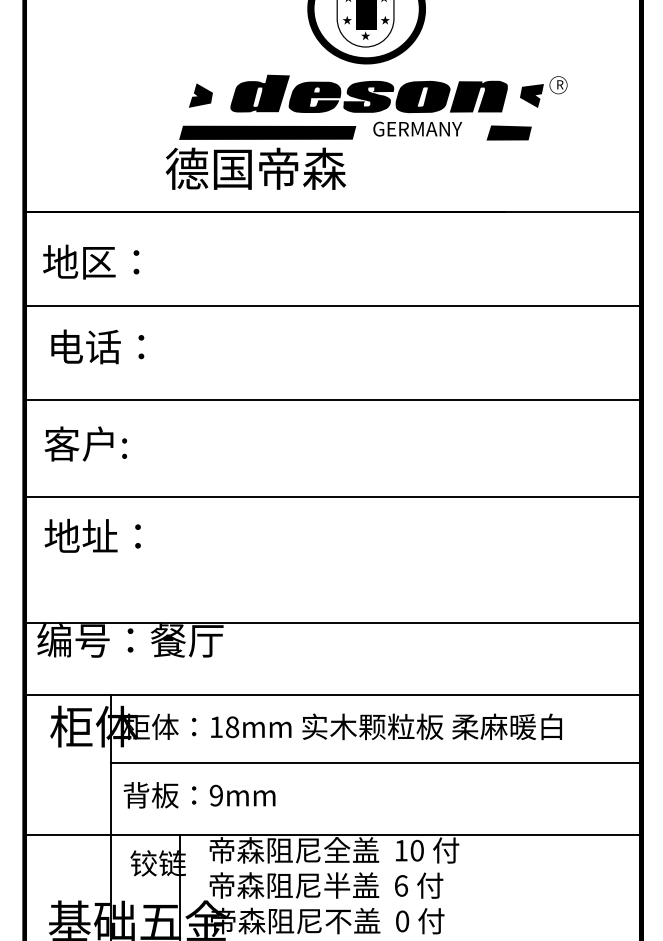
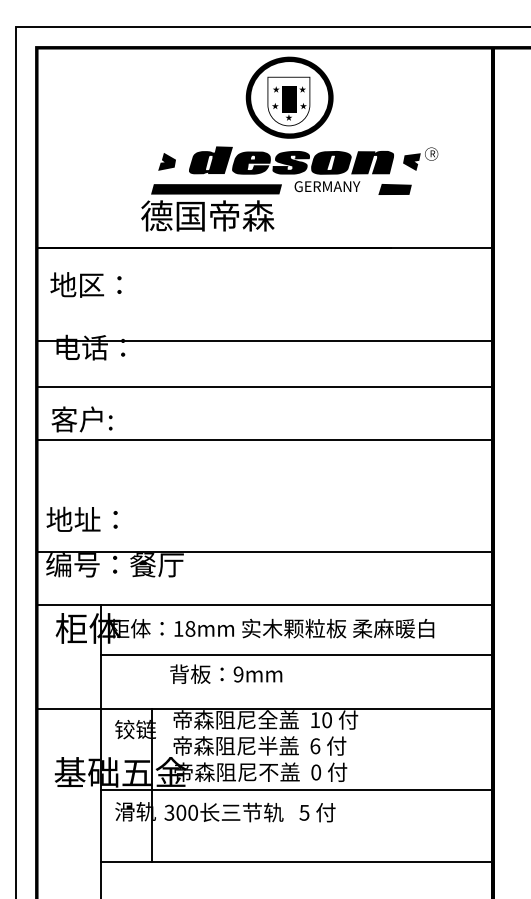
line: (332, 306) -> (264, 340), moved
line: (332, 496) -> (264, 440), moved
text: (91, 534) -> (81, 518), moved
text: (200, 794) -> (226, 673), moved

